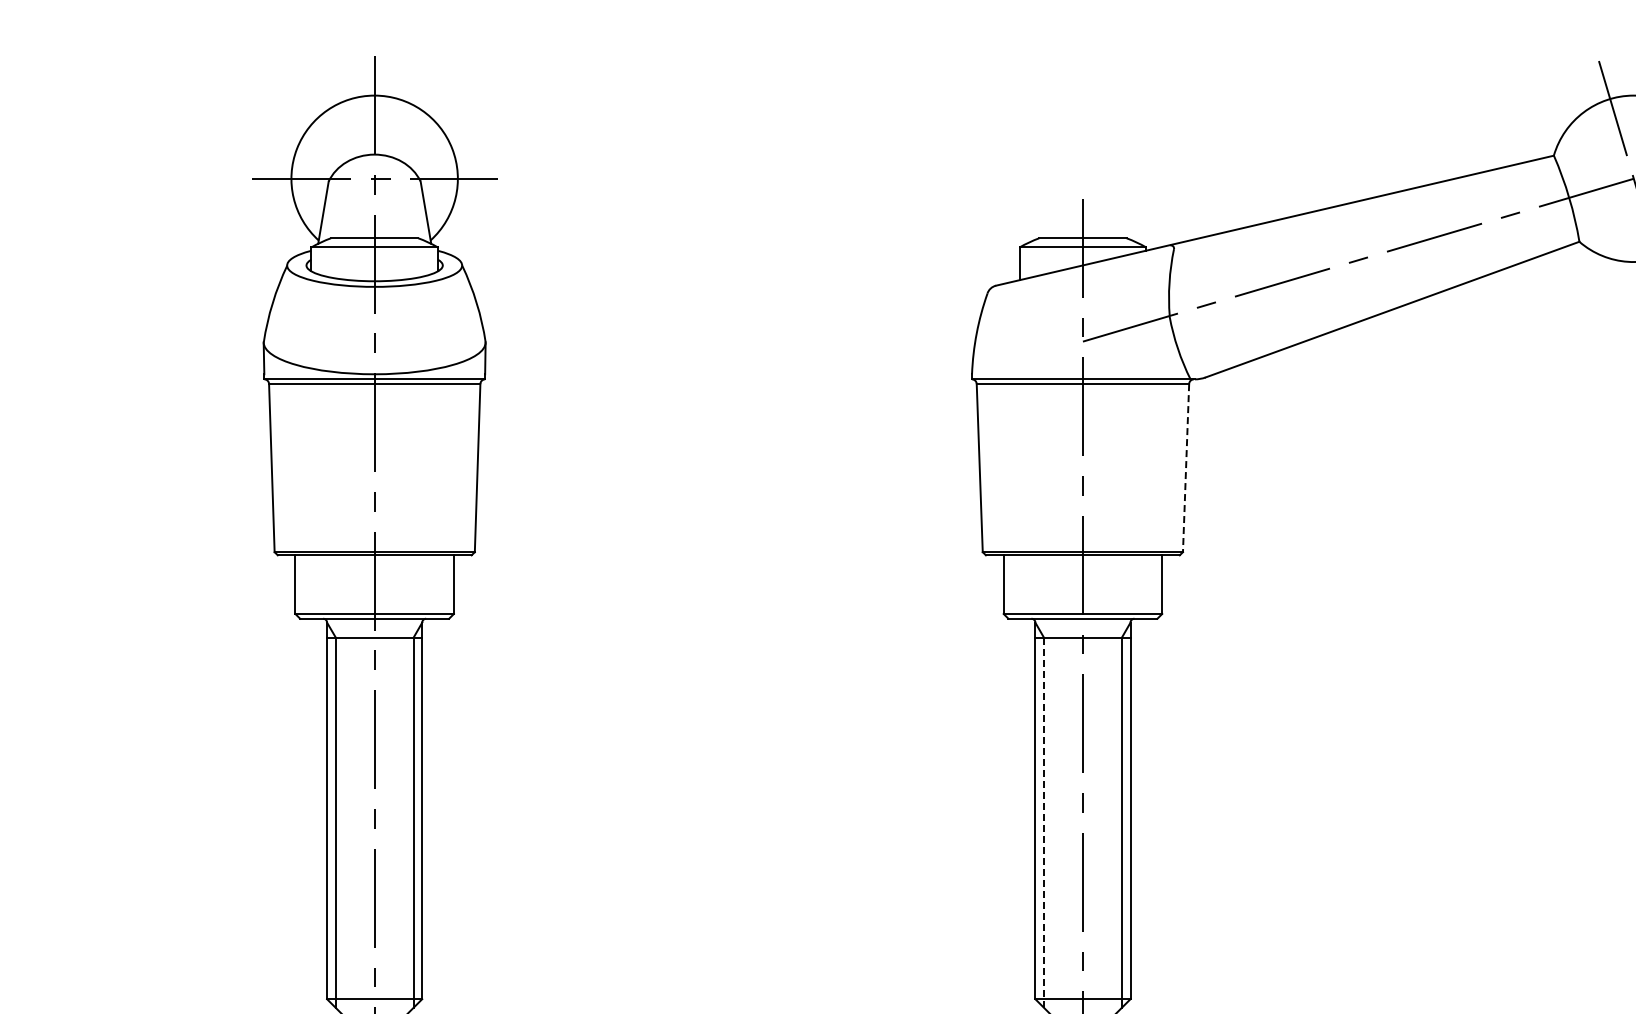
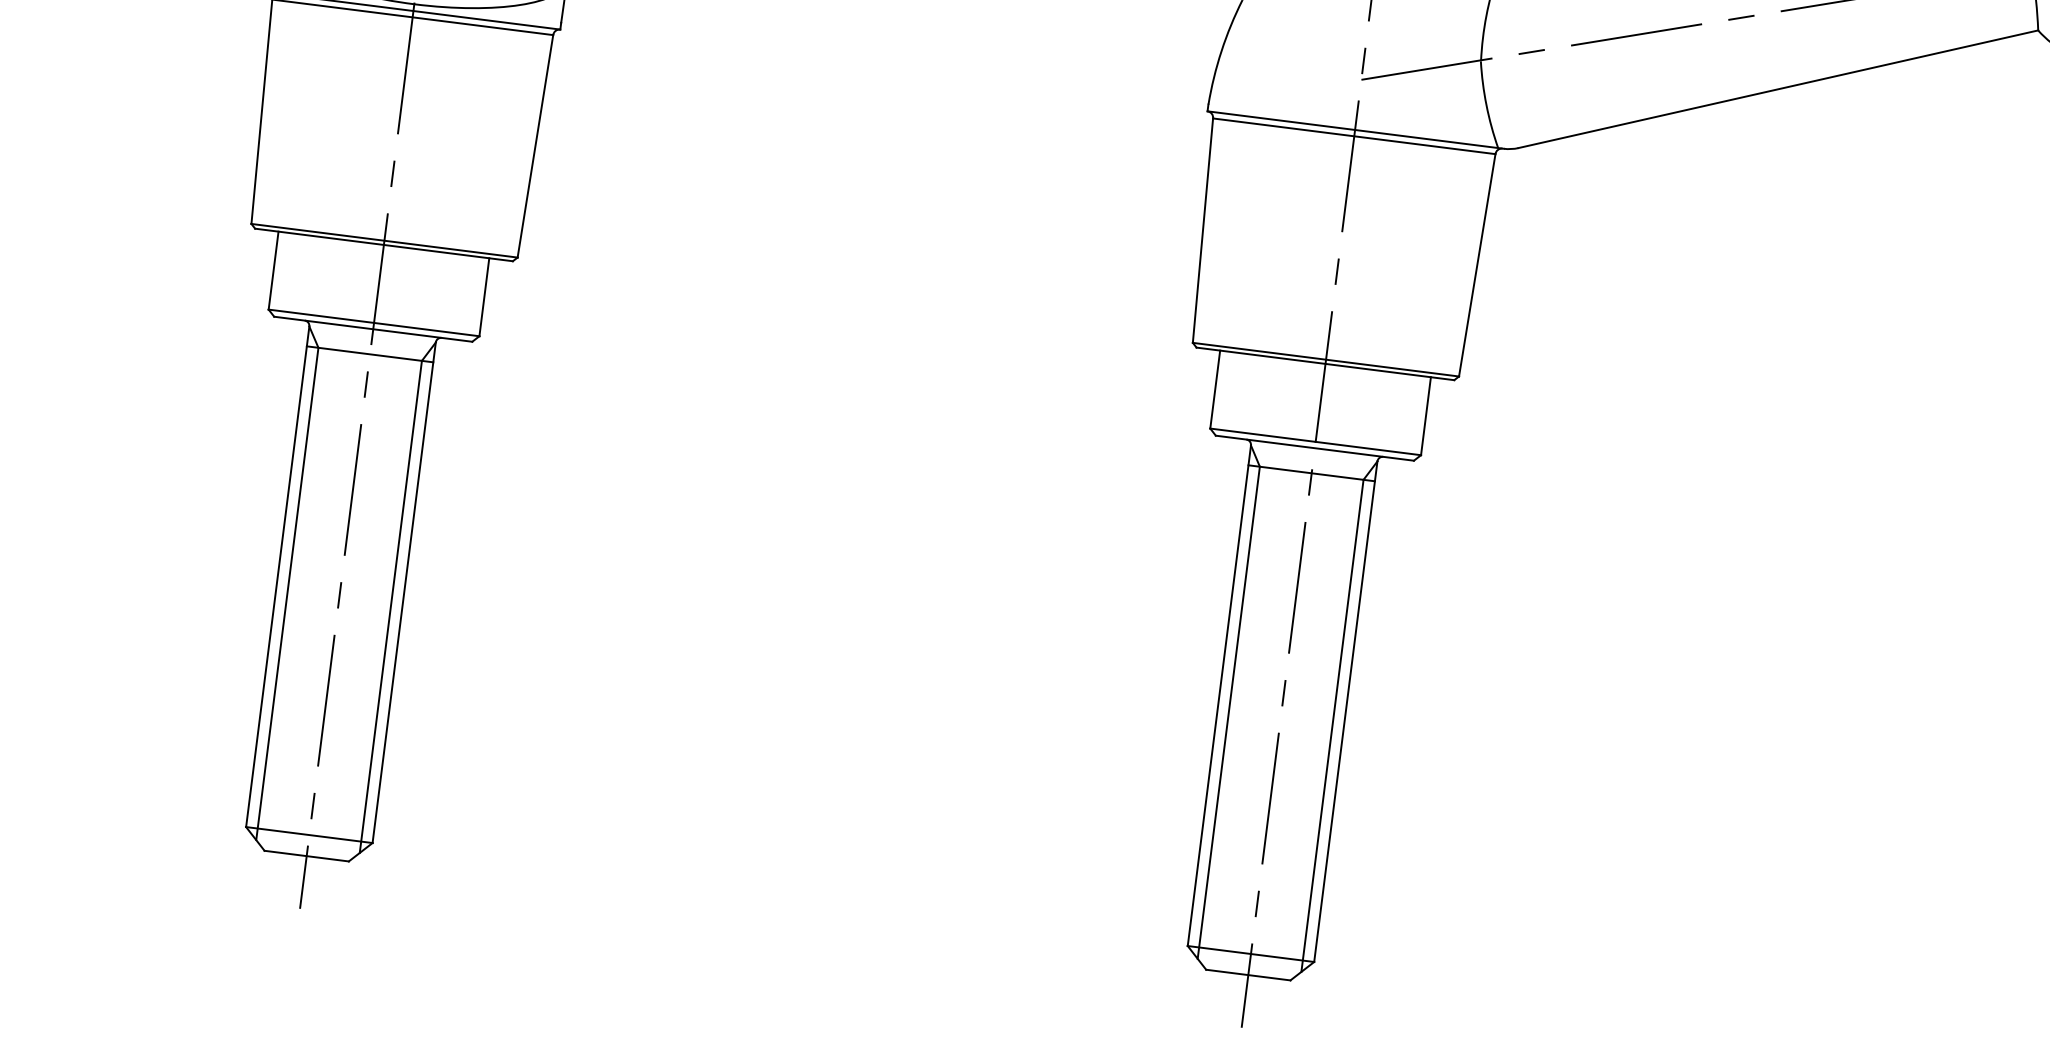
line: (1186, 468) -> (1477, 265), dashed -> solid
line: (1043, 823) -> (1228, 713), dashed -> solid

